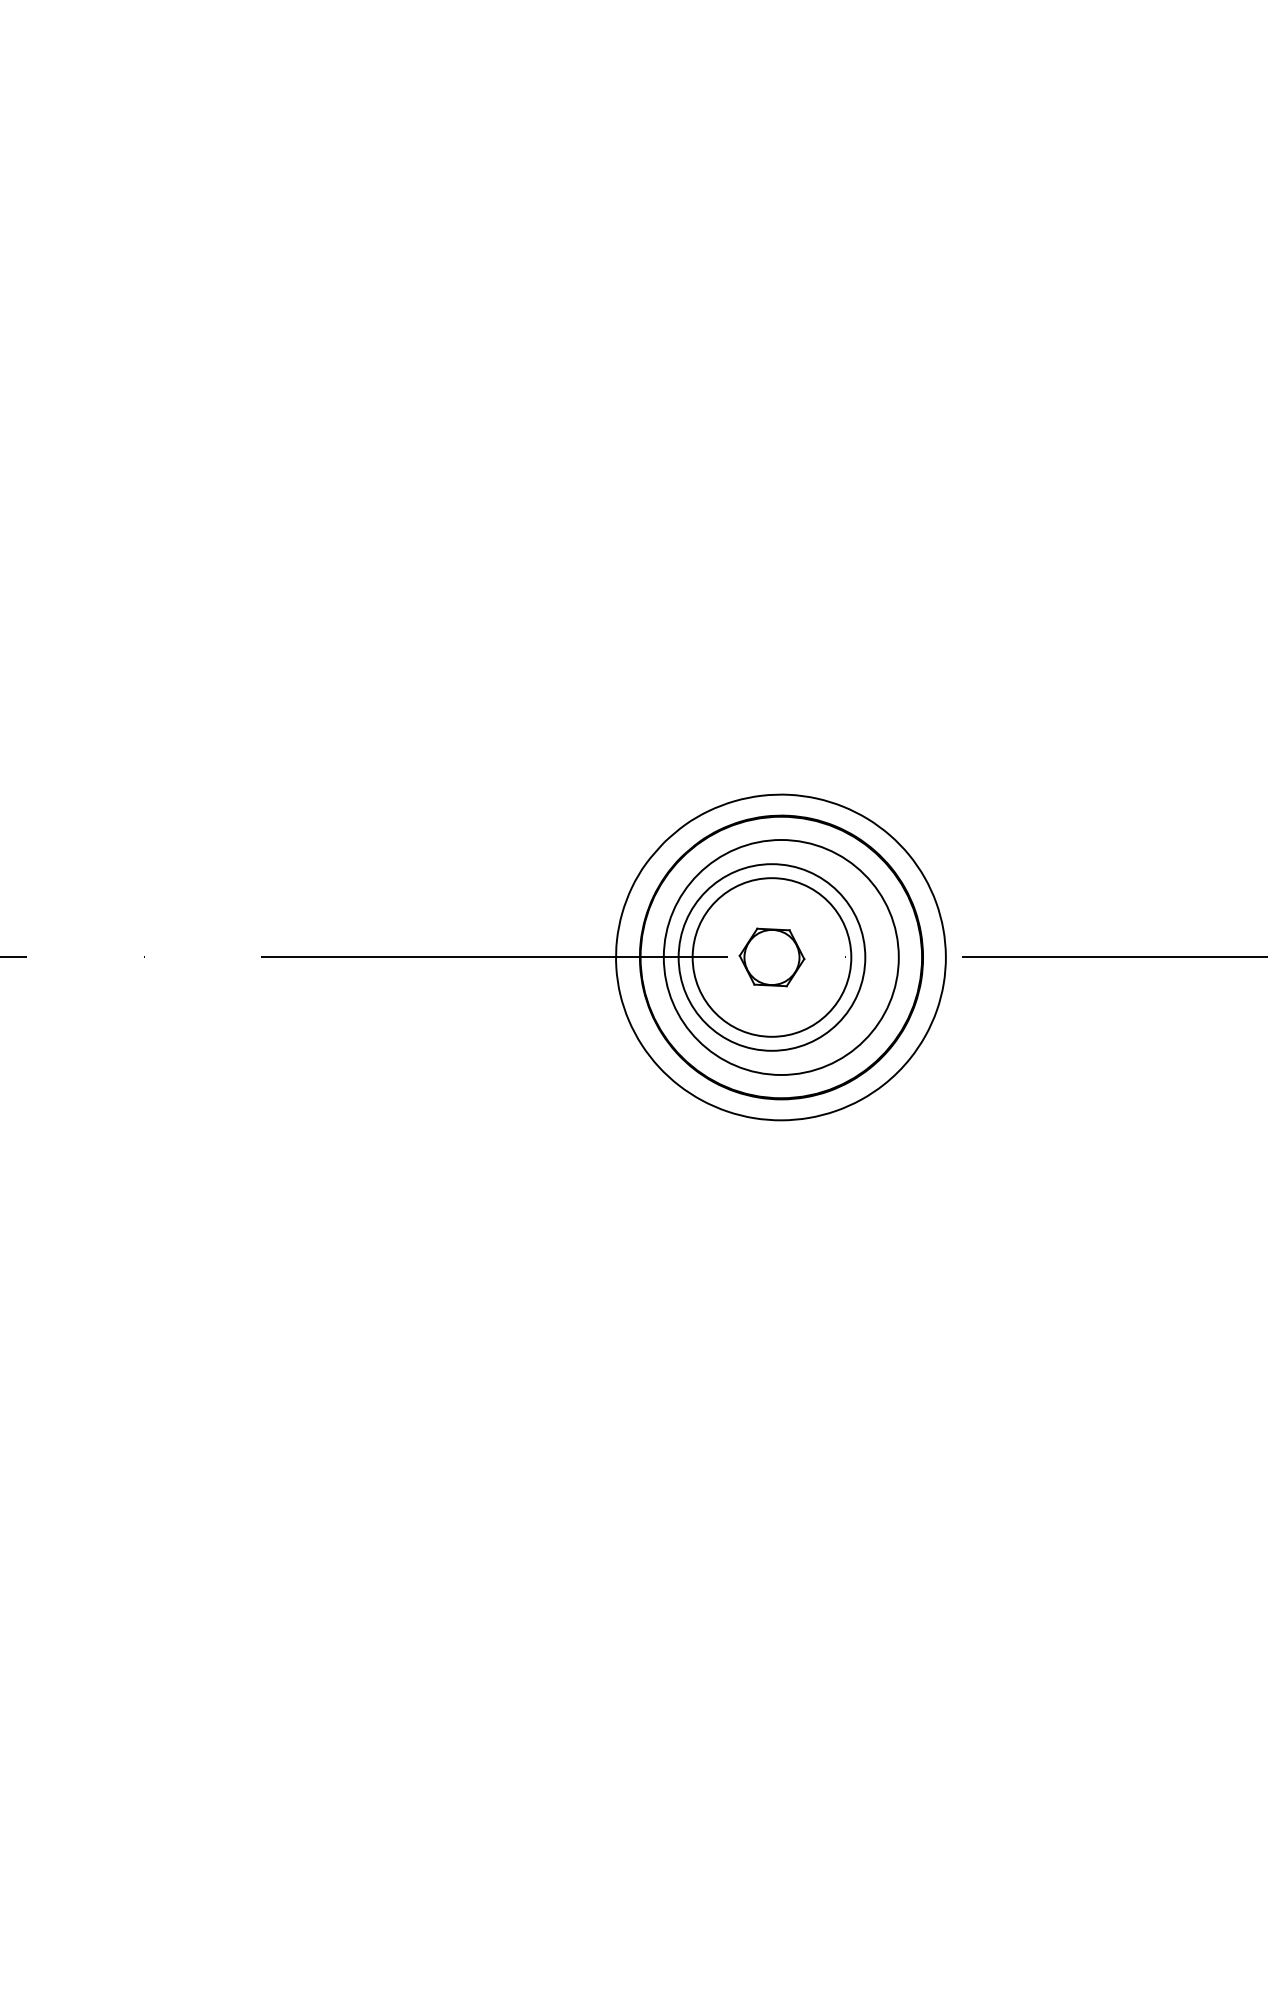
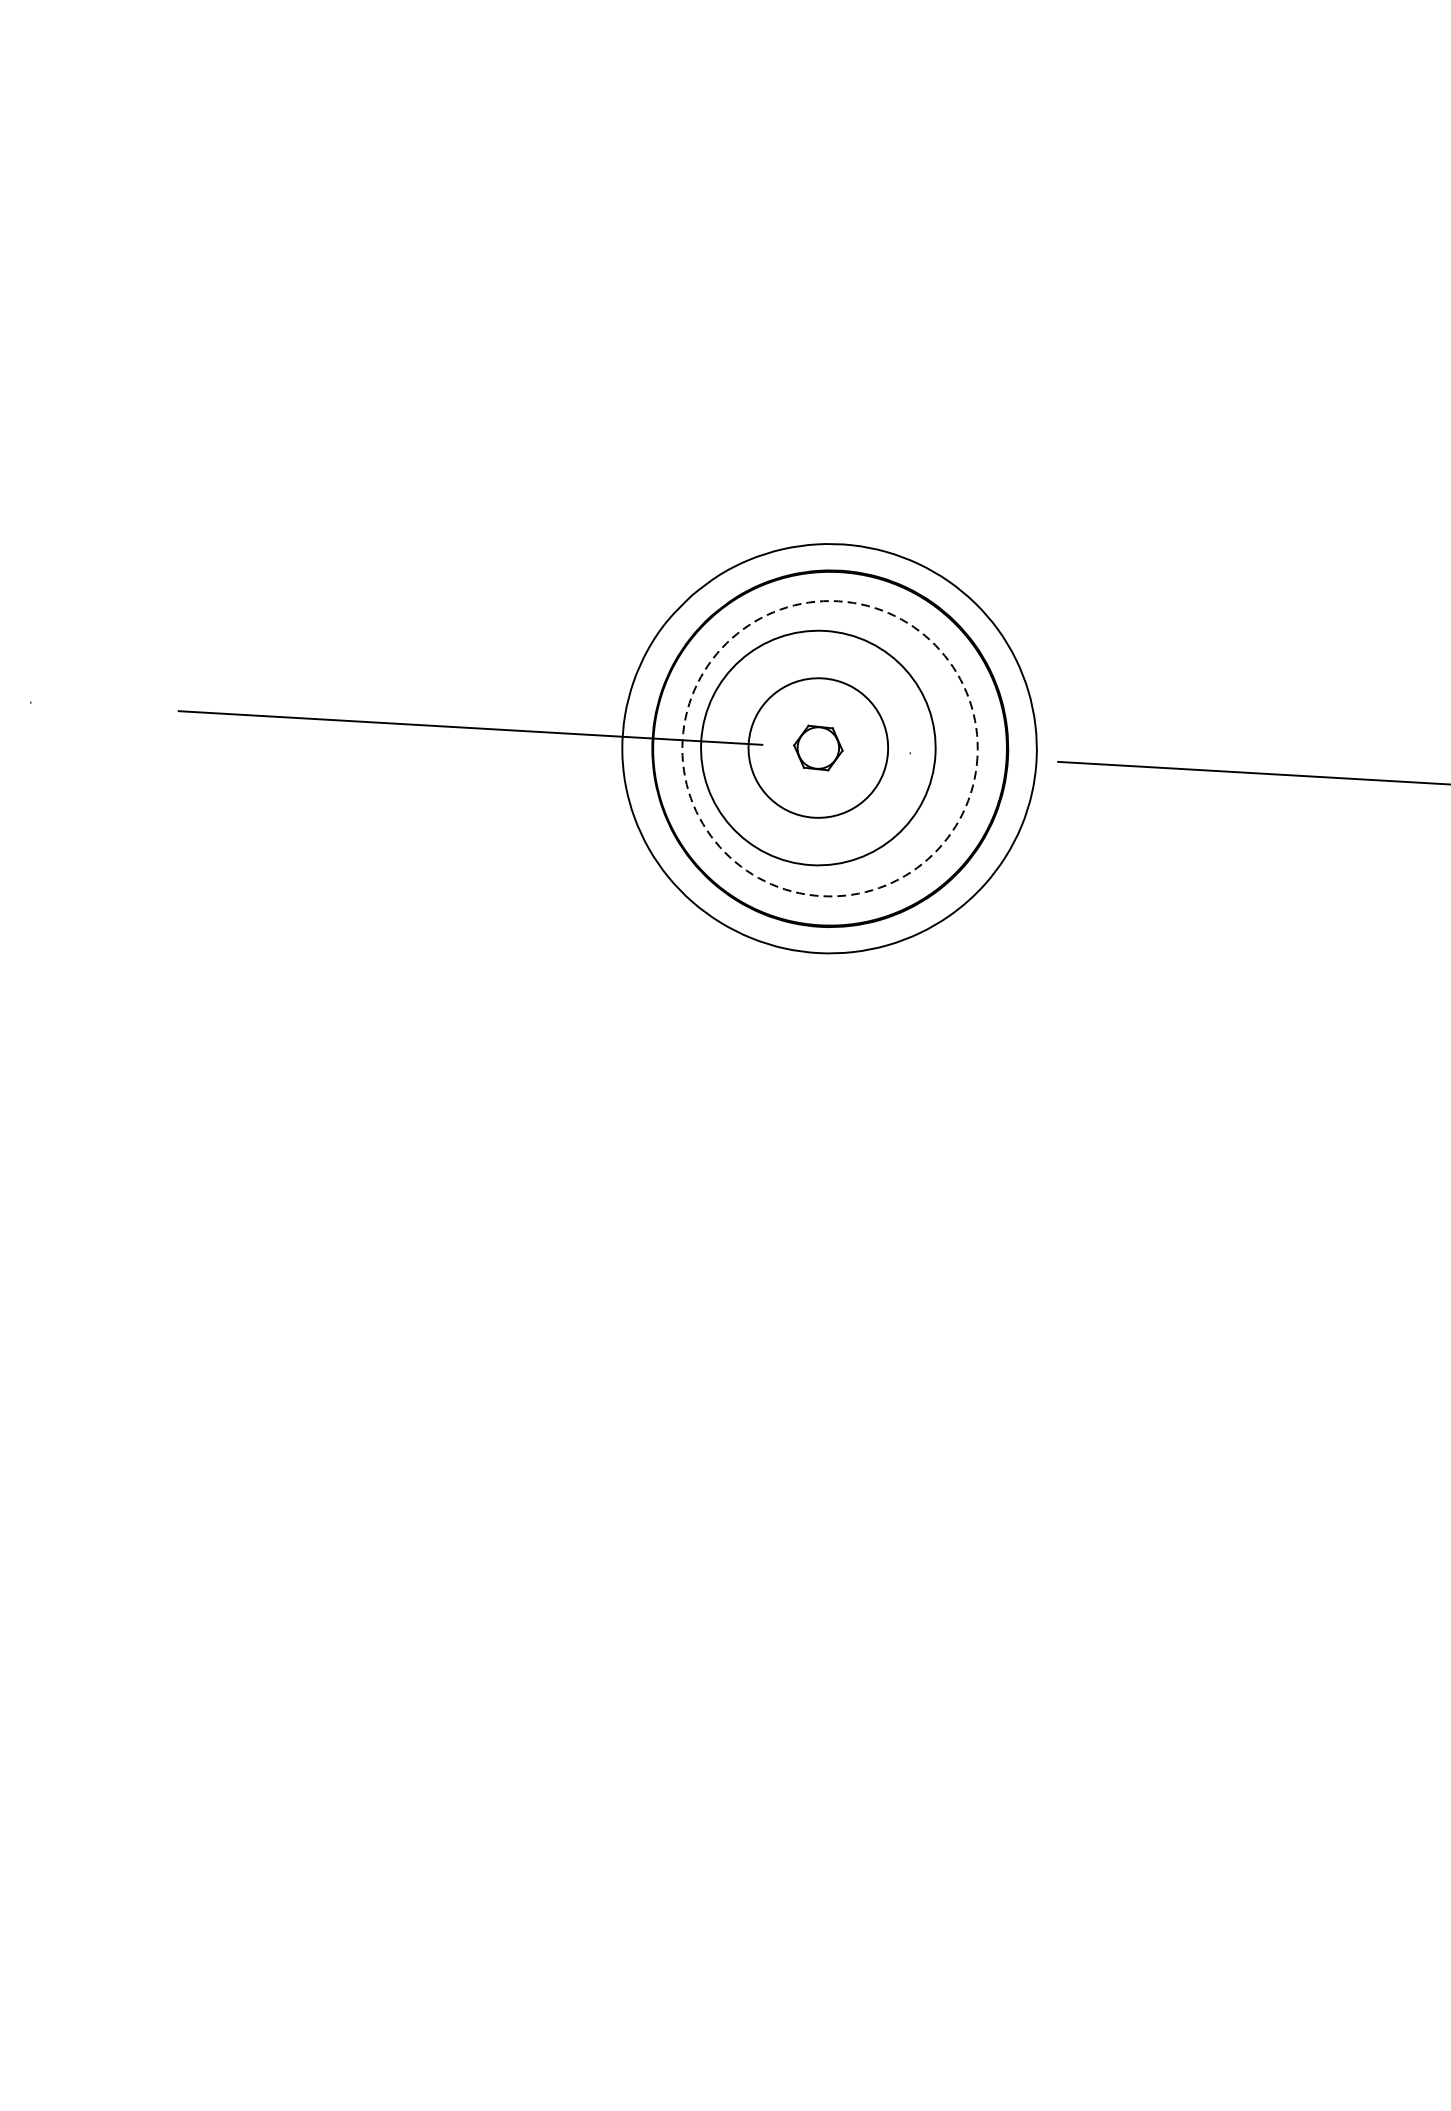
circle: (771, 957) -> (817, 748), size x0.7
part: (771, 957) -> (817, 748), size x0.6
circle: (780, 957) -> (829, 748), solid -> dashed

